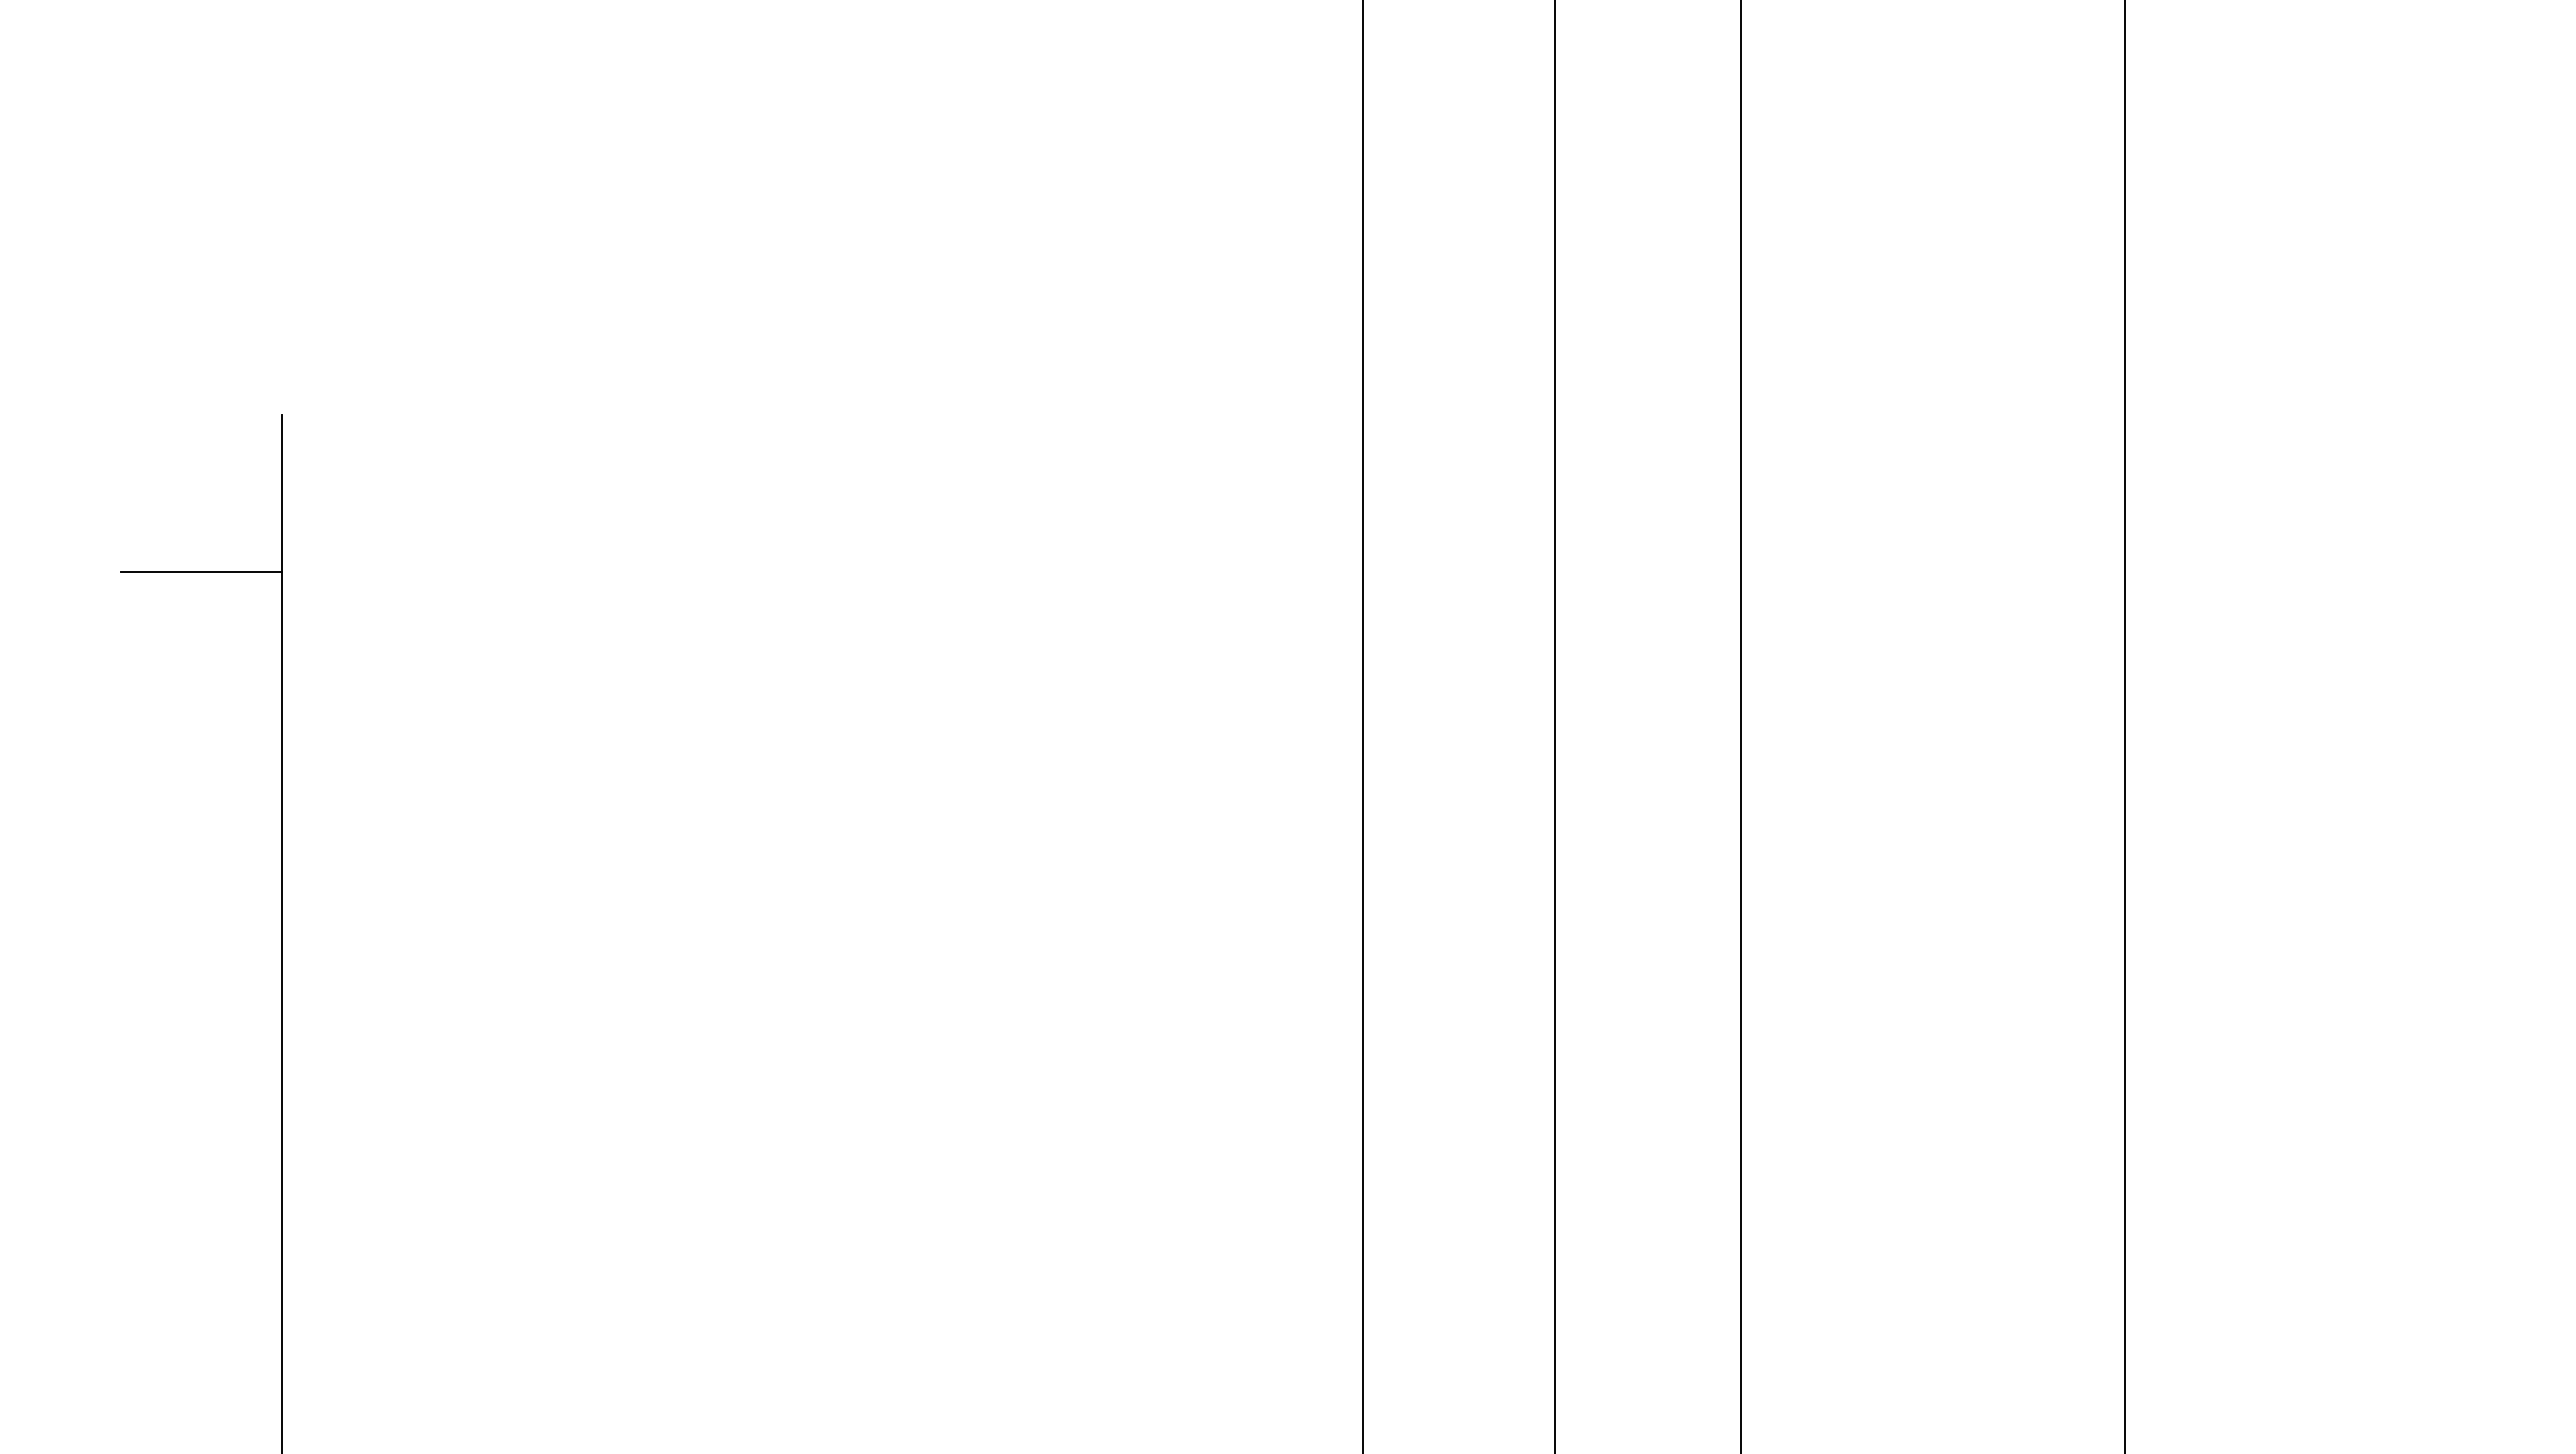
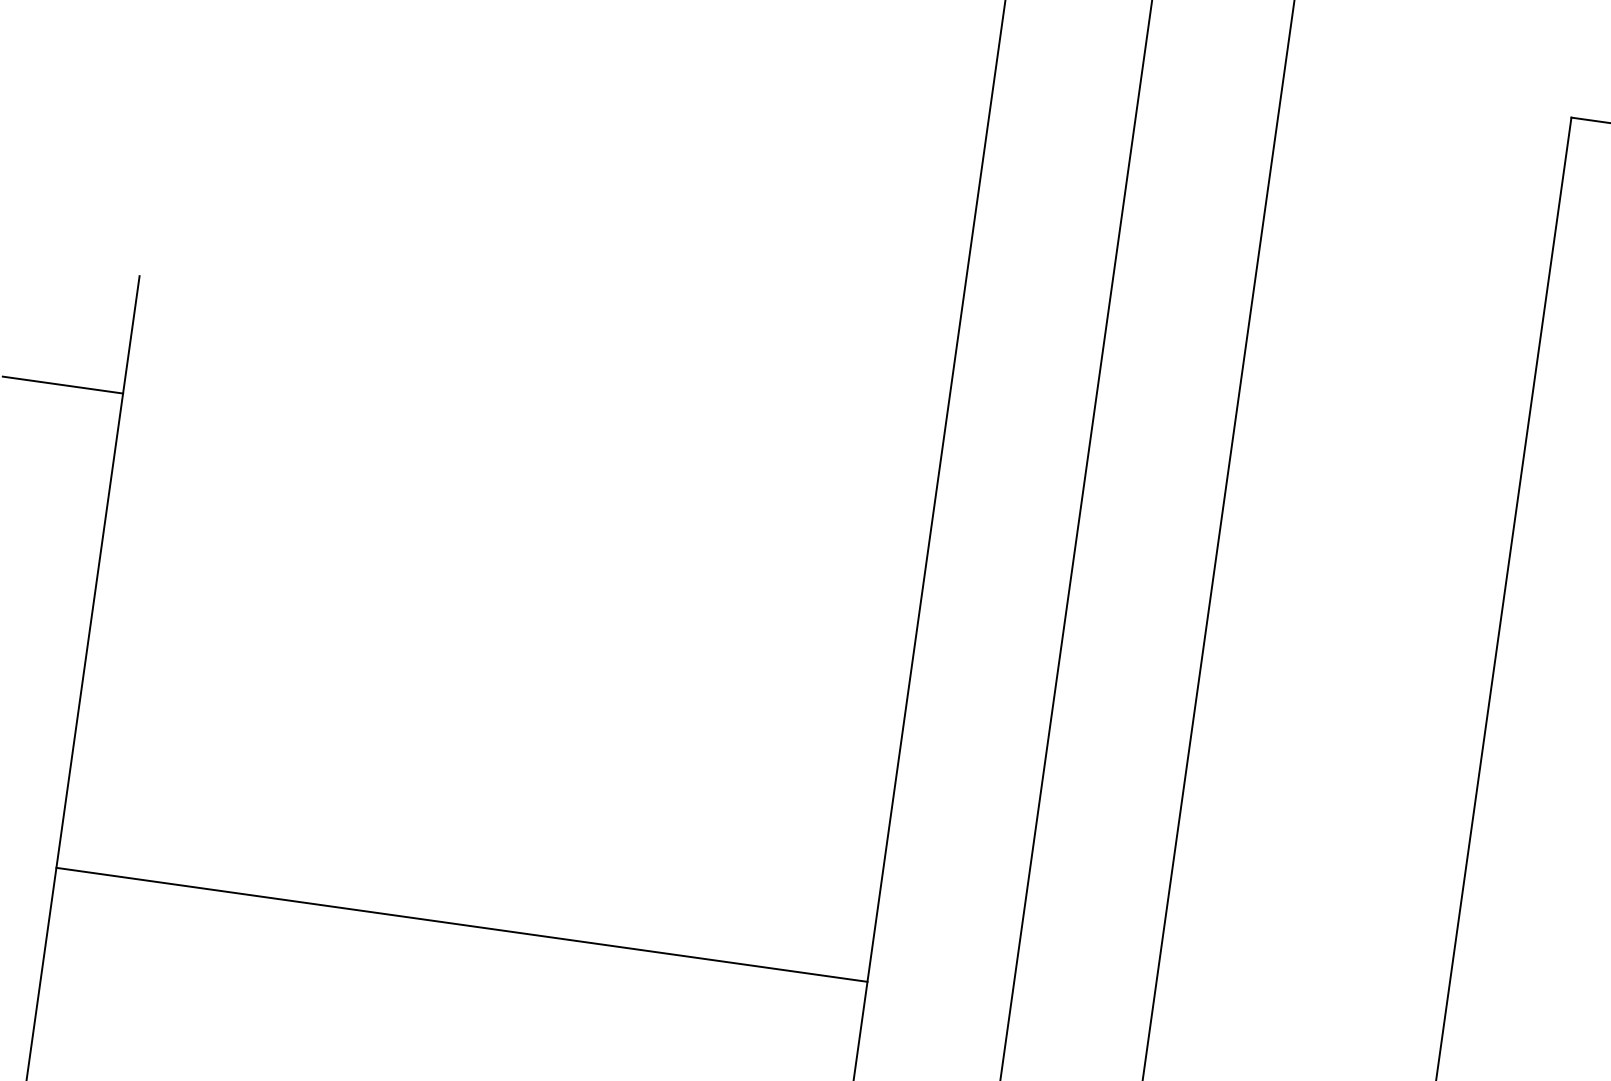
line: (822, 1204) -> (461, 924), added

